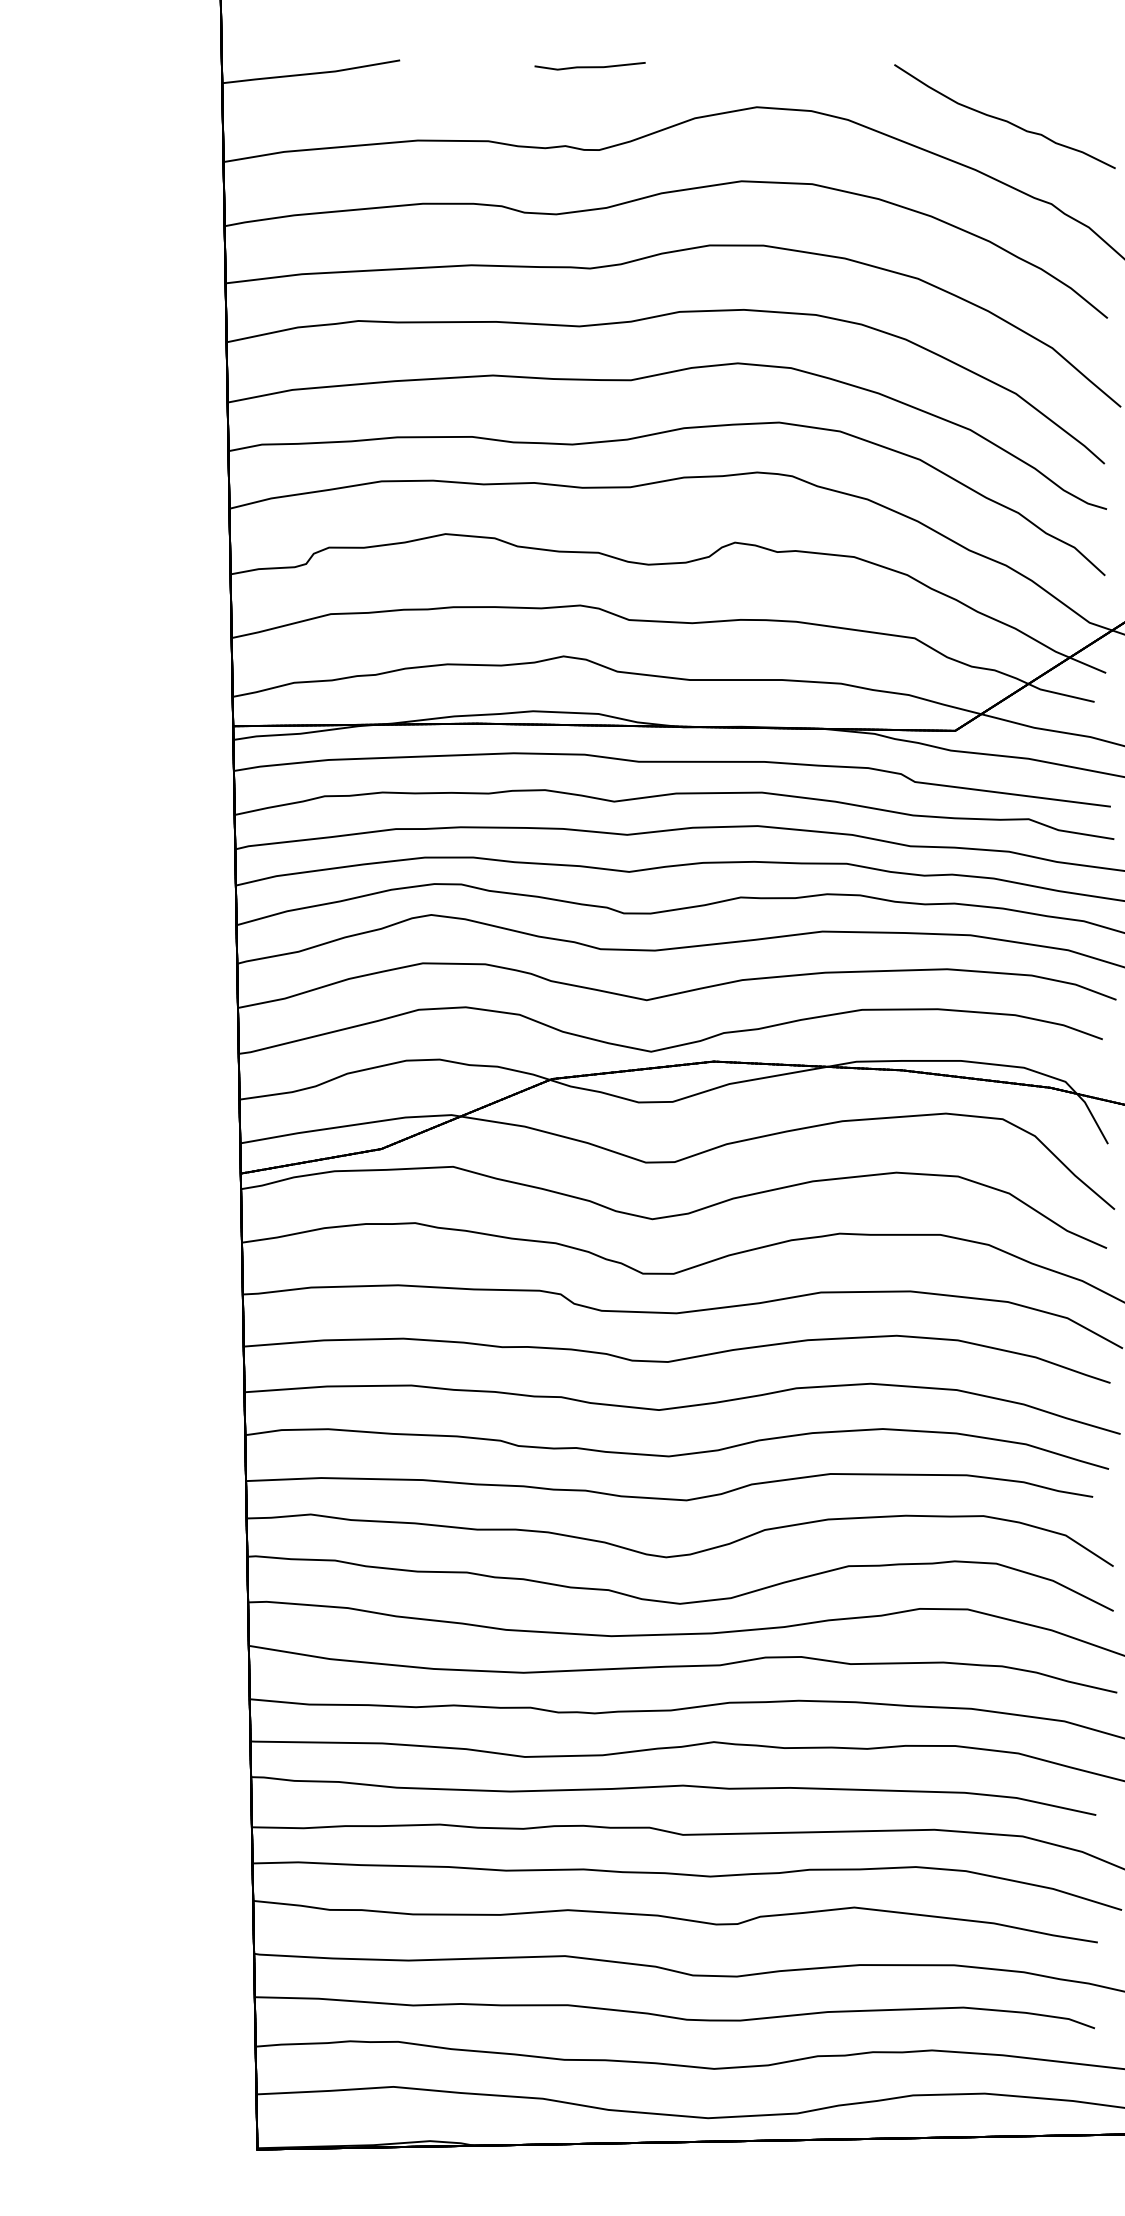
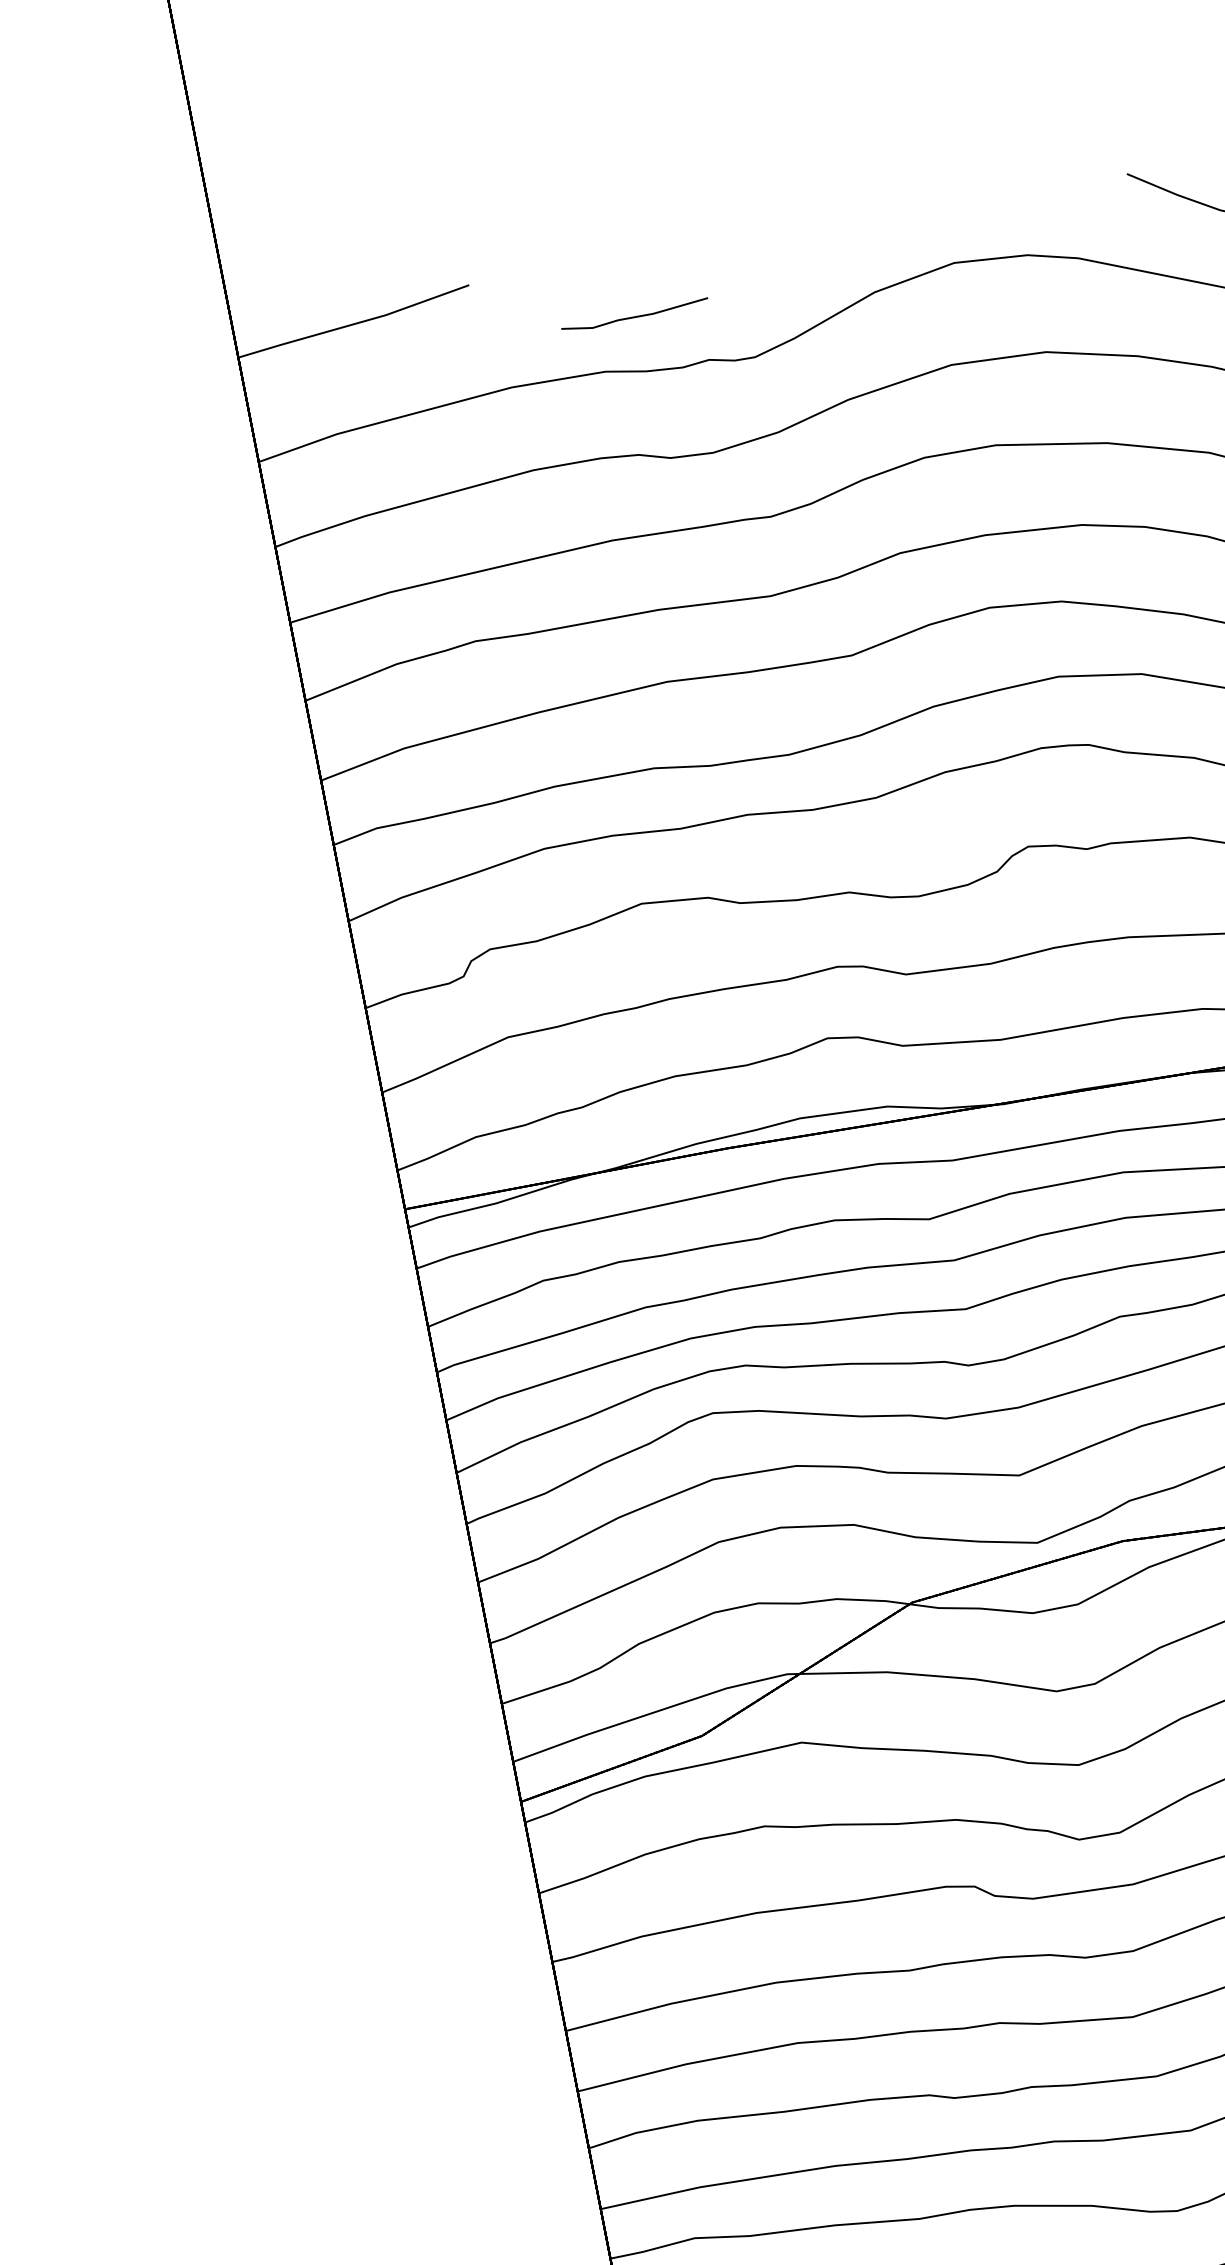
line: (589, 66) -> (634, 316), moved

